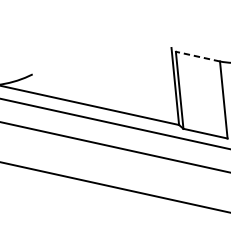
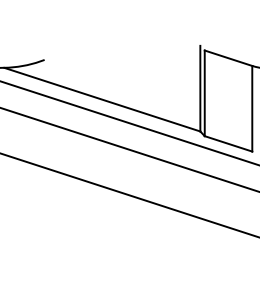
line: (197, 56) -> (228, 58), dashed -> solid

